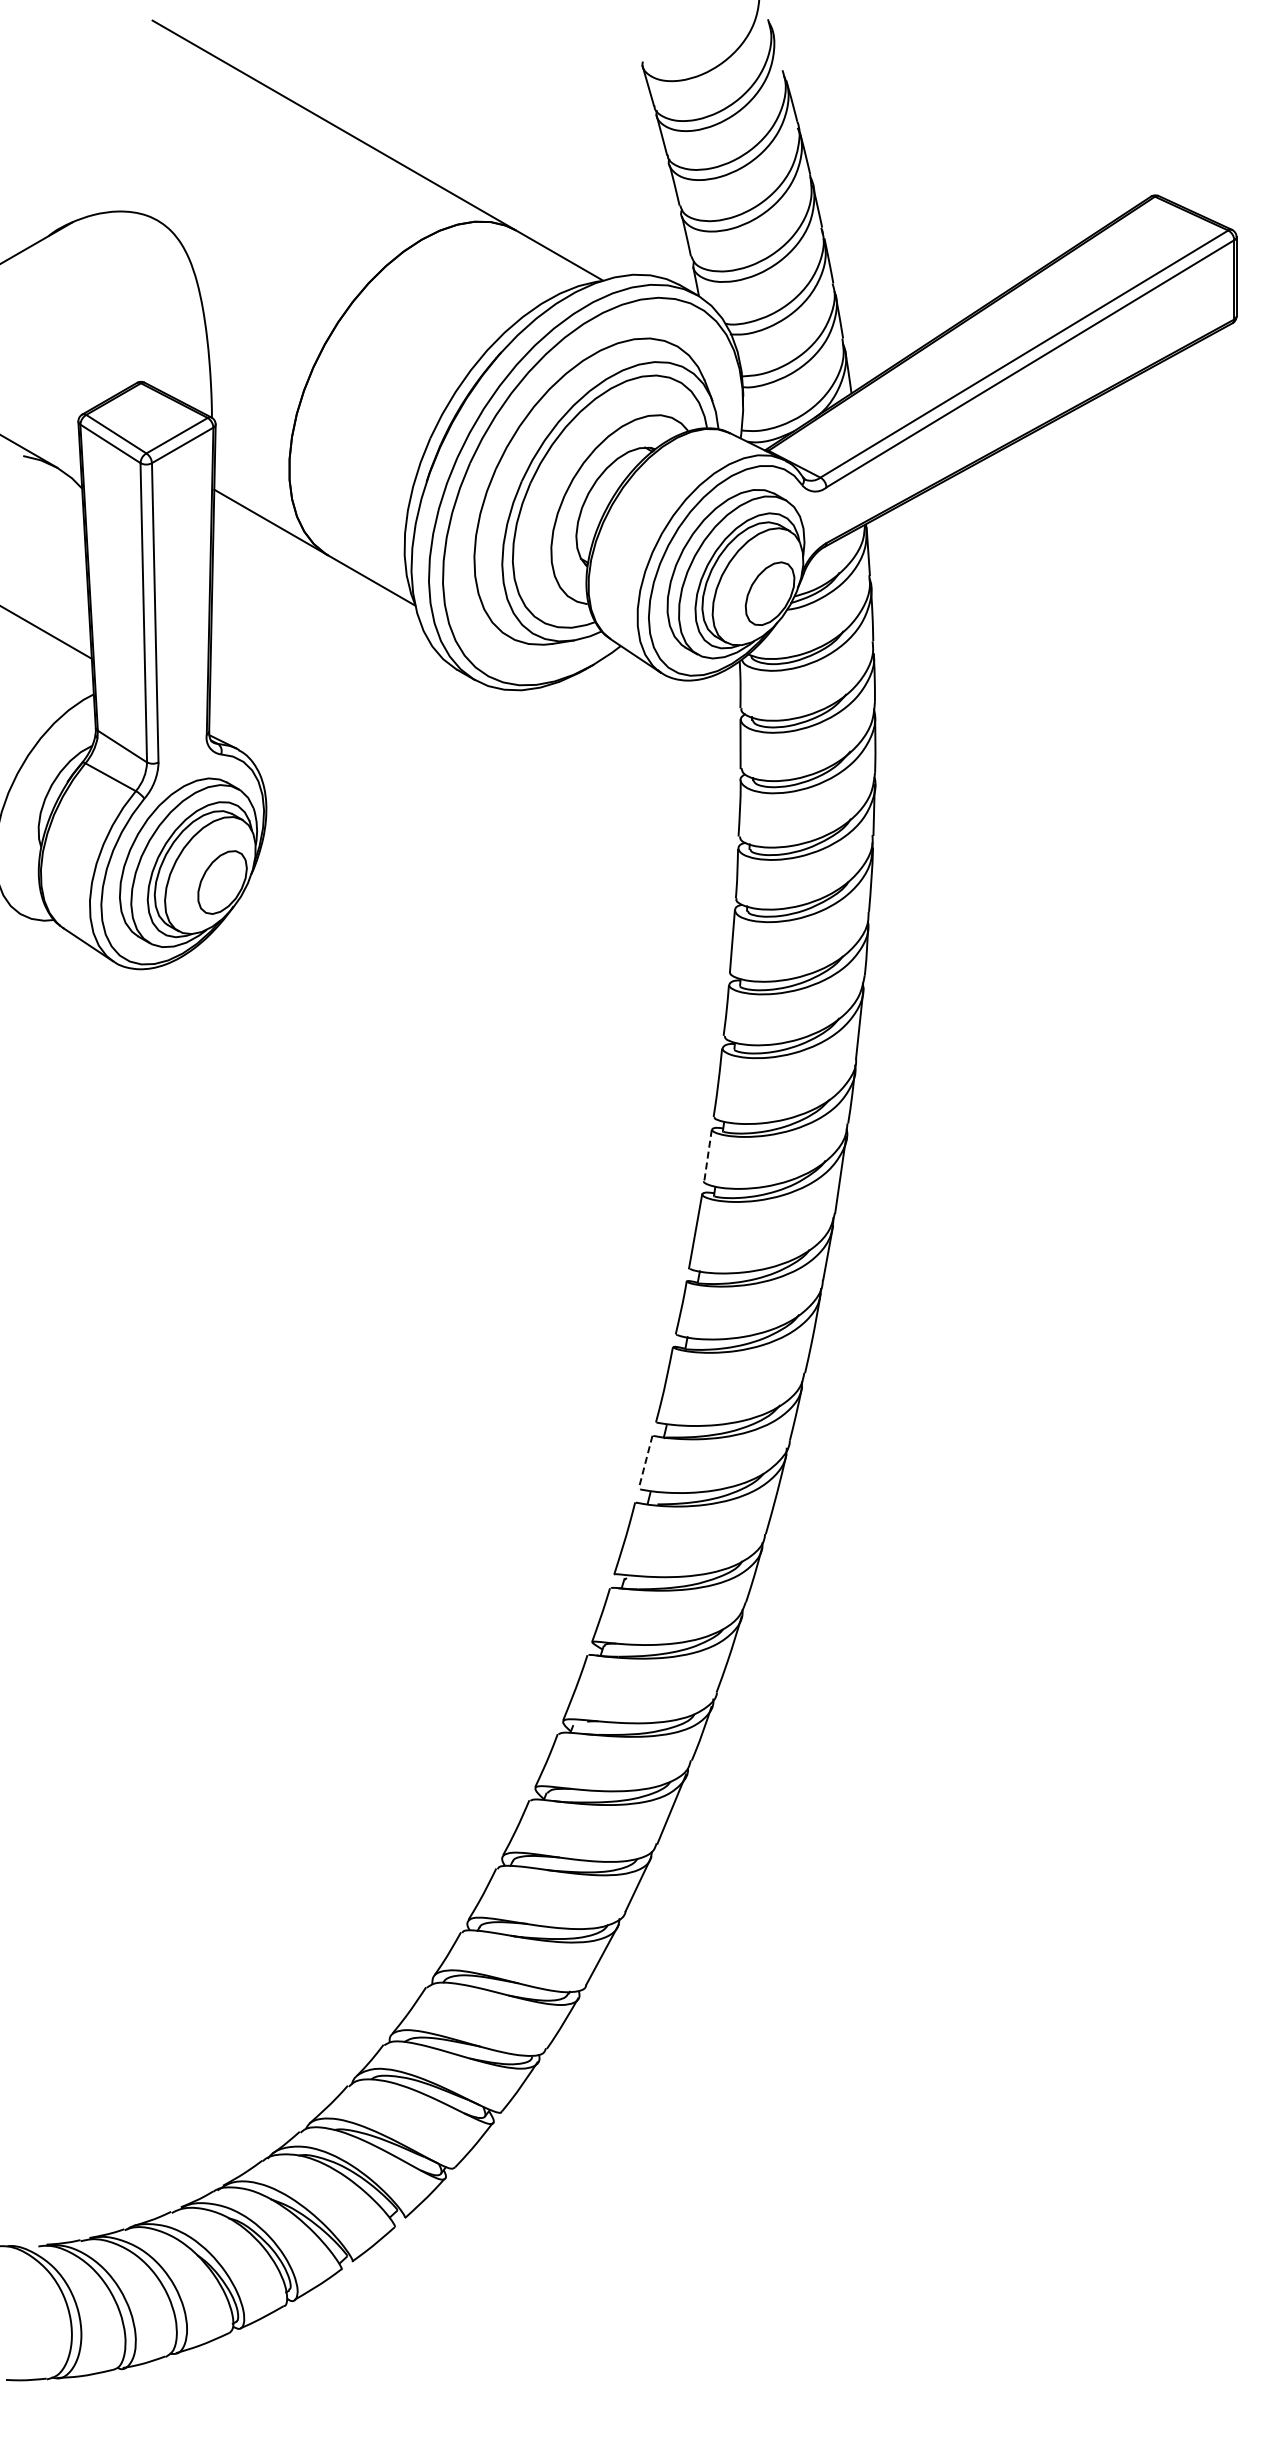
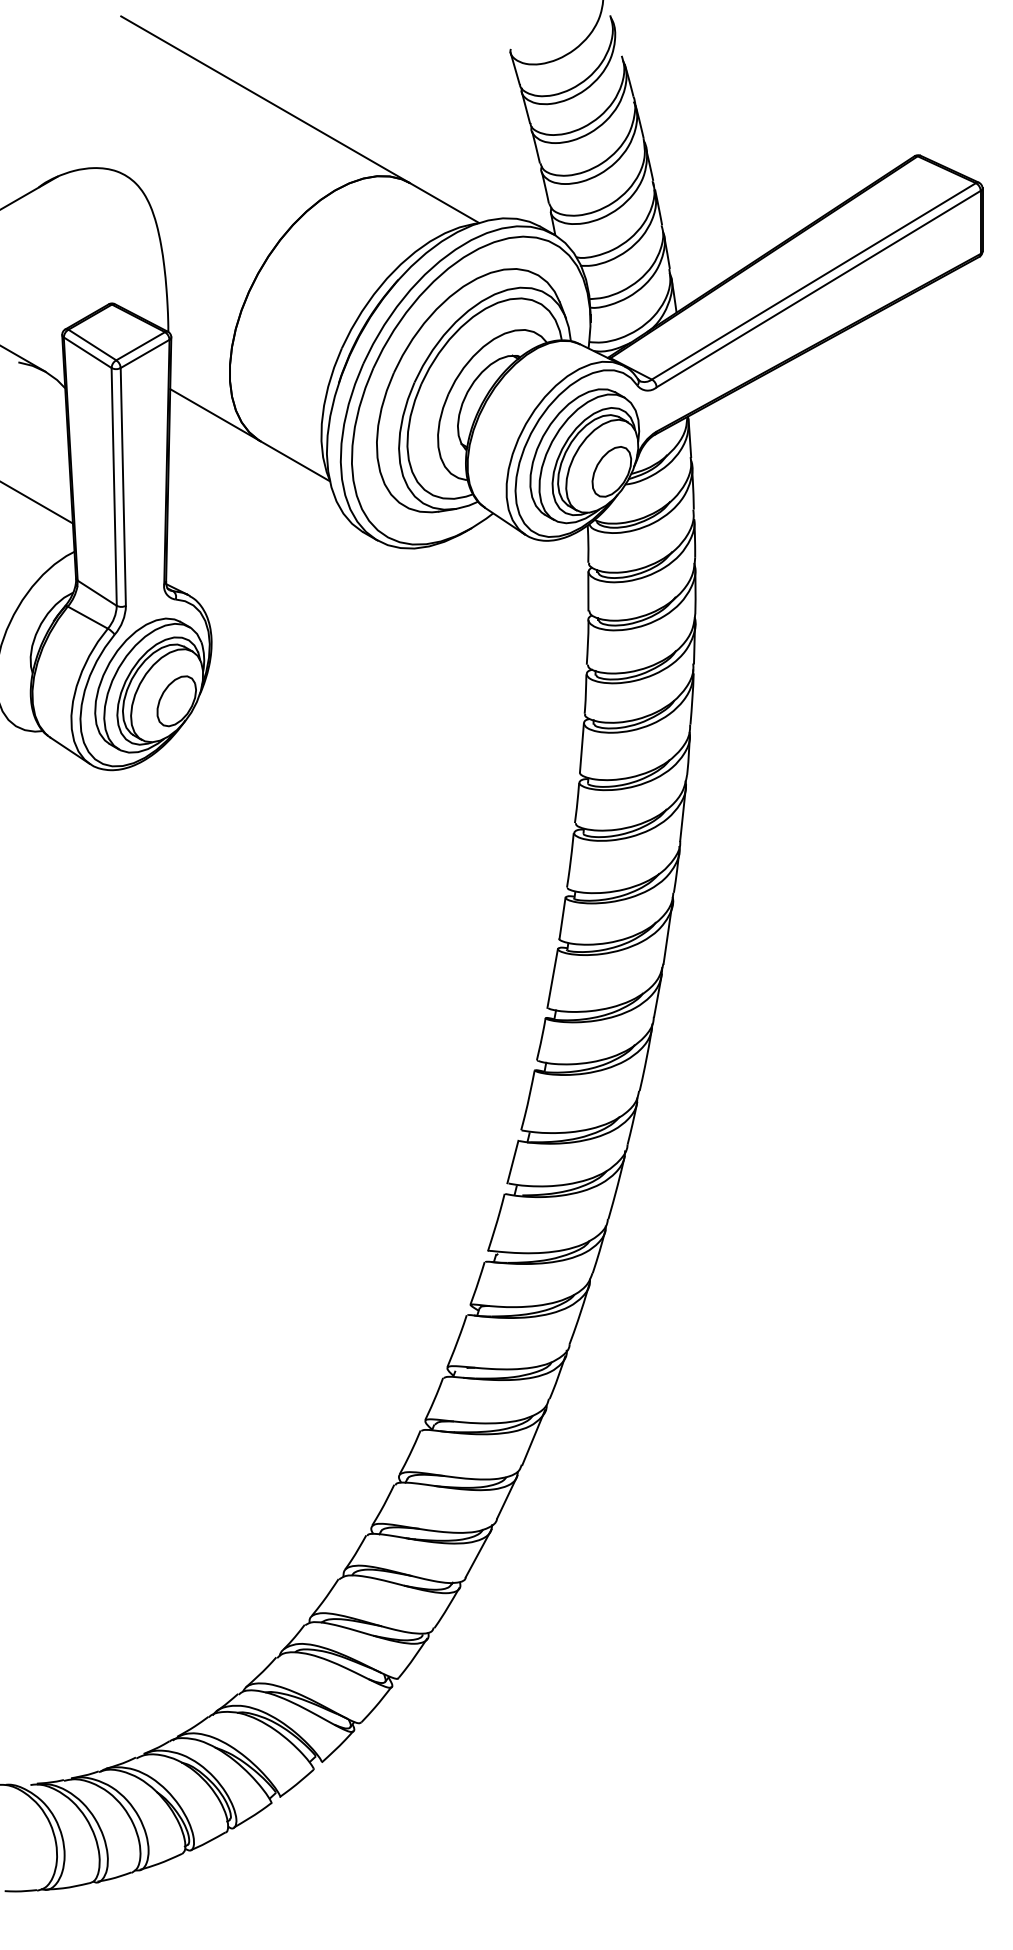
line: (707, 1156) -> (562, 918), dashed -> solid
line: (645, 1462) -> (512, 1162), dashed -> solid

